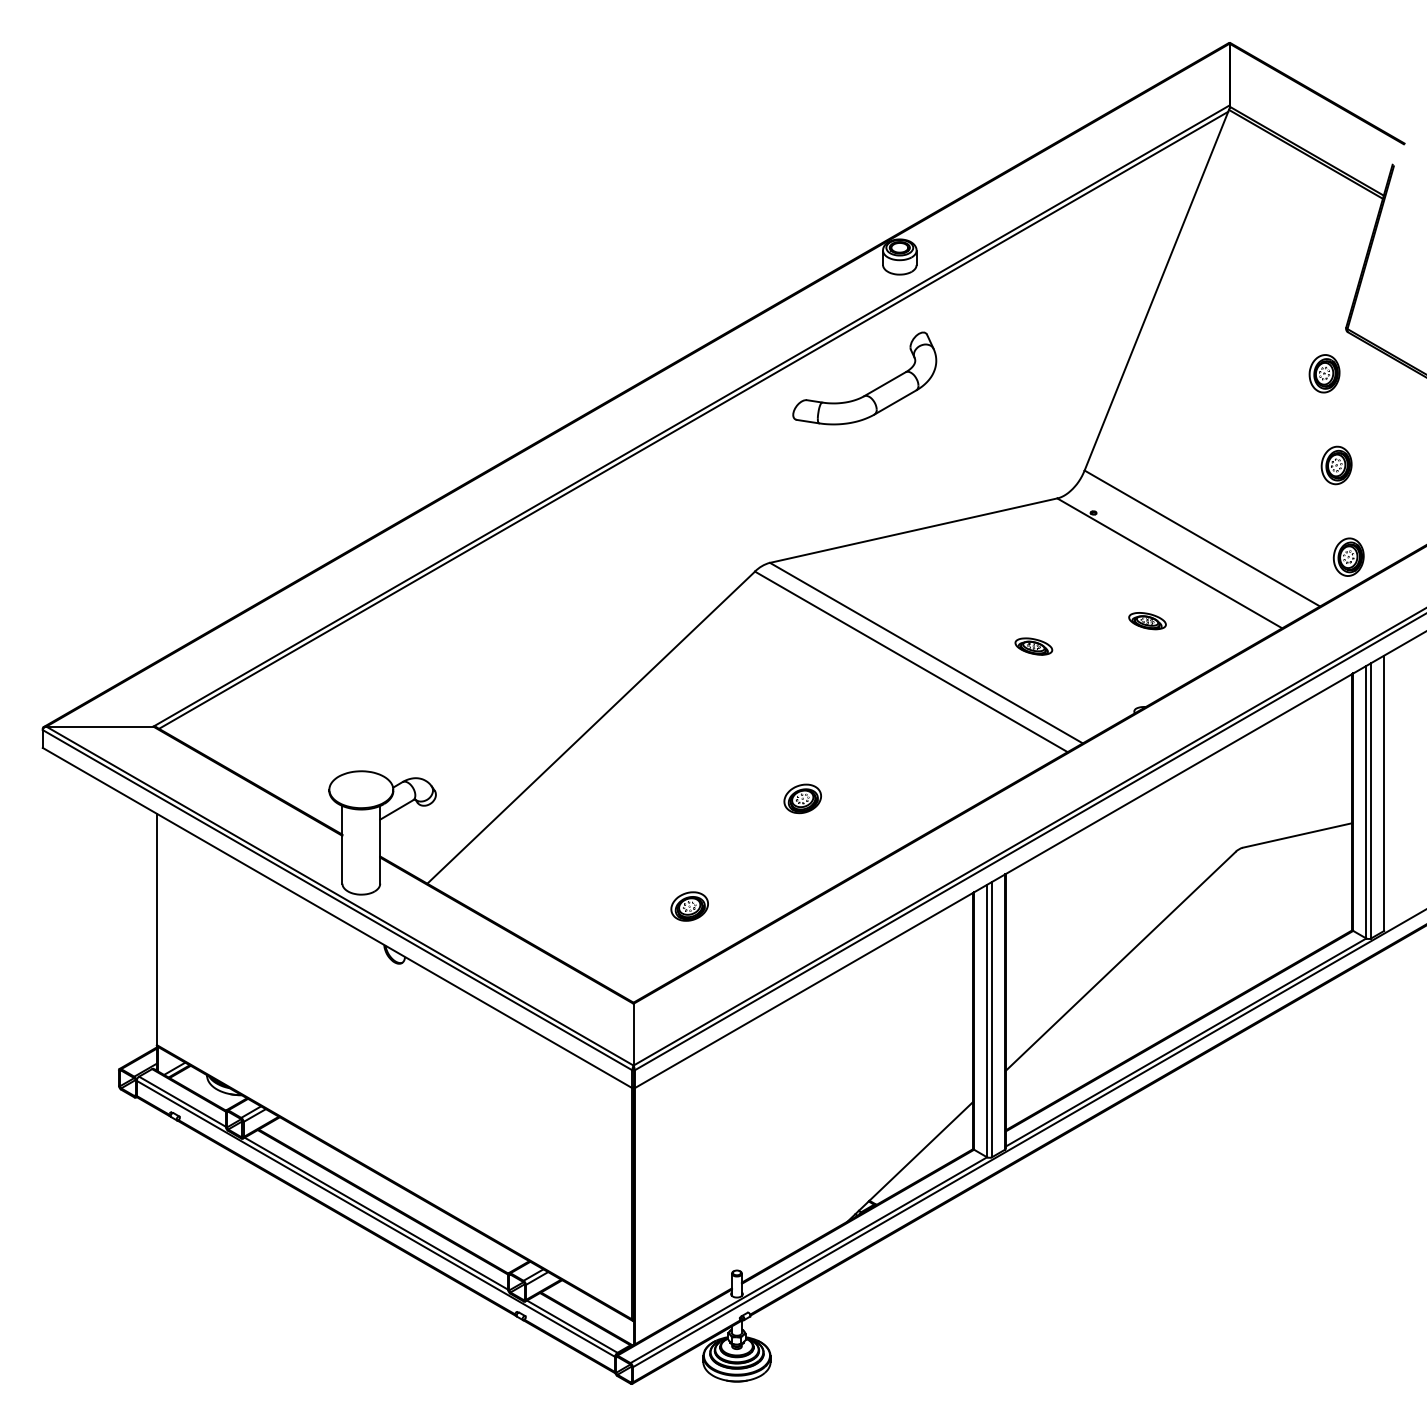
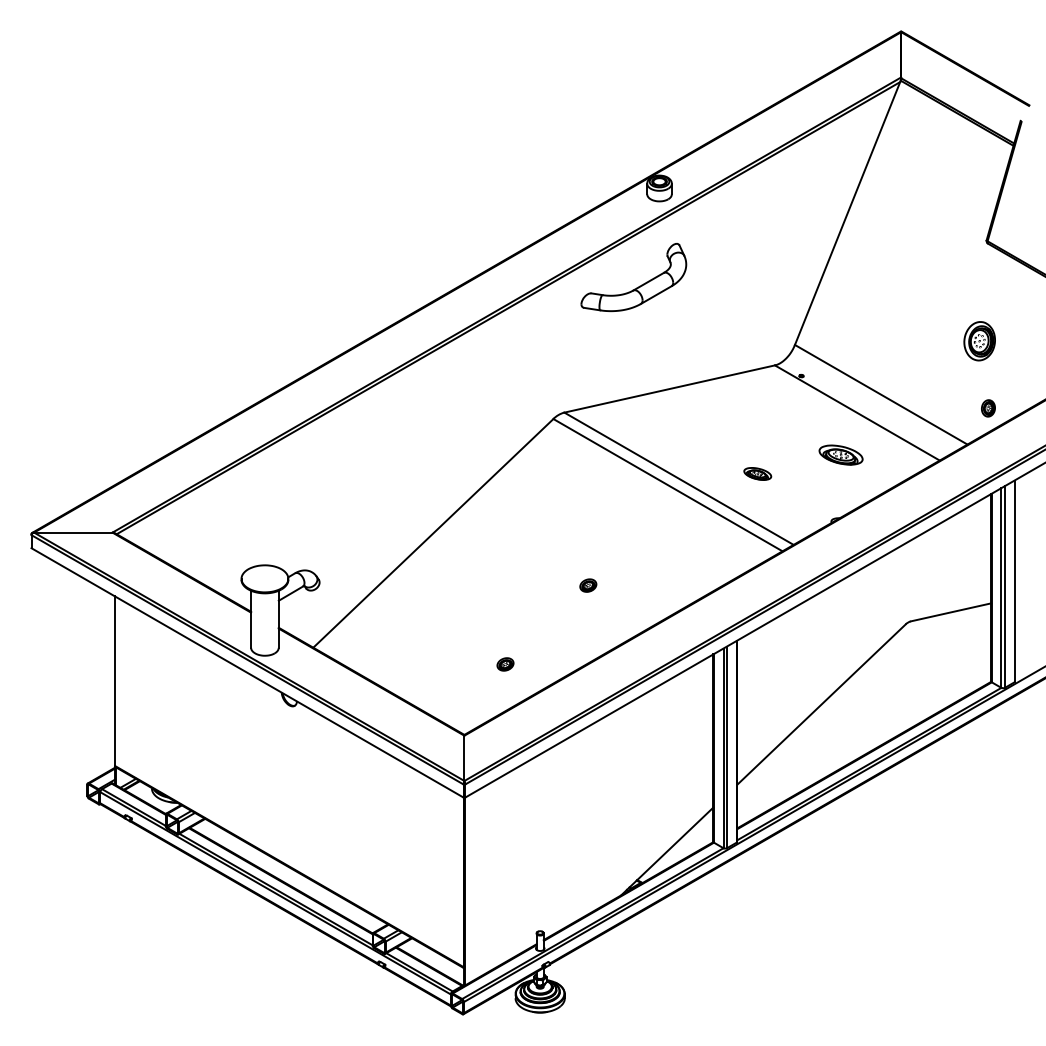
part: (1324, 373) -> (970, 273), removed
part: (1336, 465) -> (979, 341), size x1.4
part: (1348, 556) -> (988, 407), size x0.6
part: (1147, 621) -> (841, 455), size x1.6
part: (802, 798) -> (588, 585), size x0.6
part: (689, 906) -> (505, 664), size x0.6

